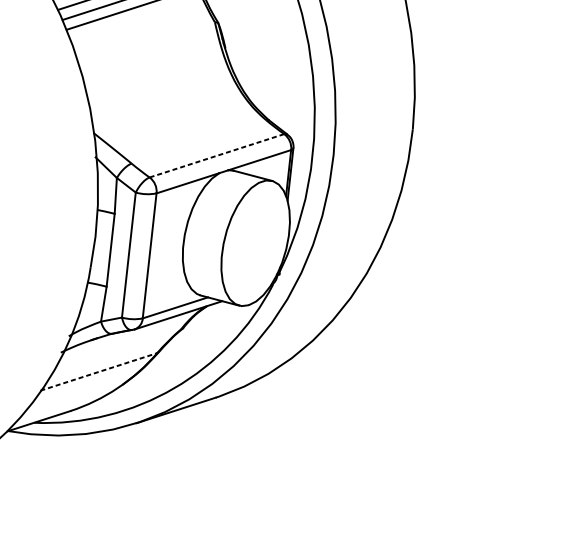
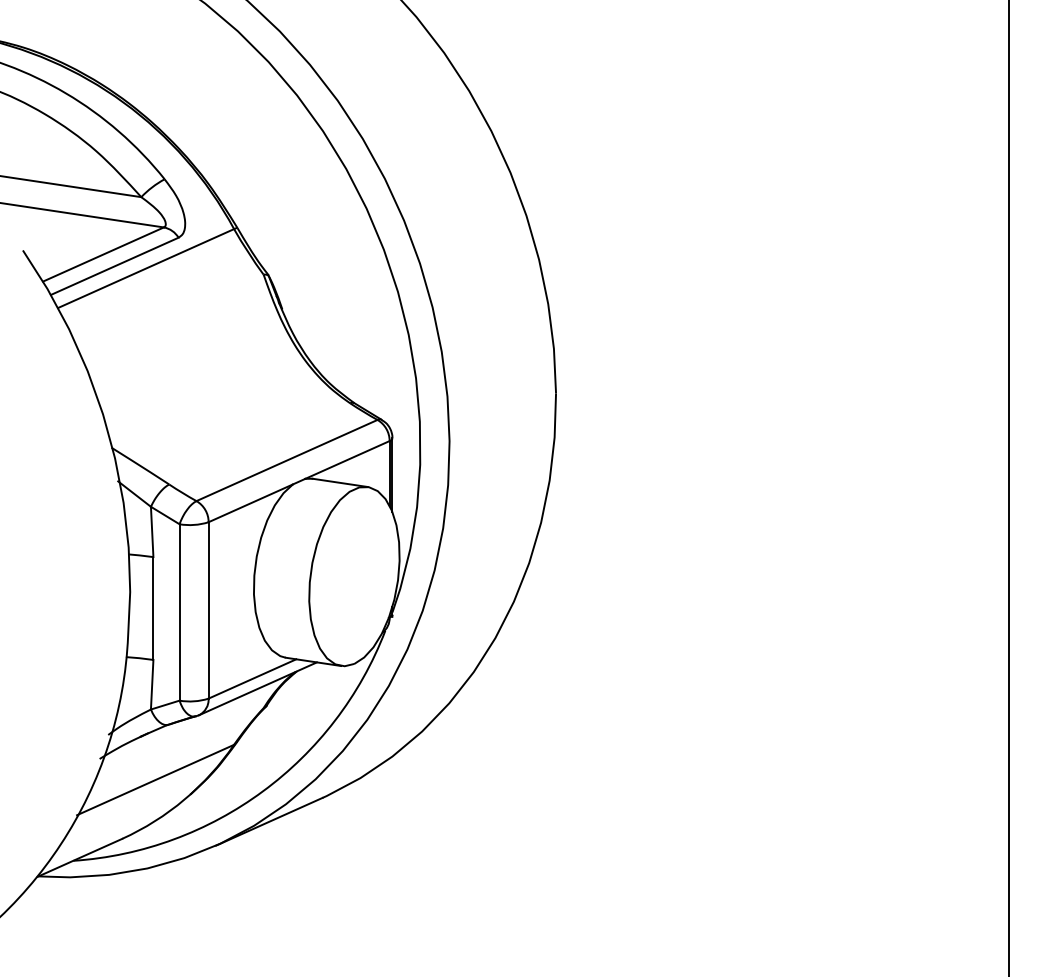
line: (217, 155) -> (287, 460), dashed -> solid
line: (99, 371) -> (156, 779), dashed -> solid

